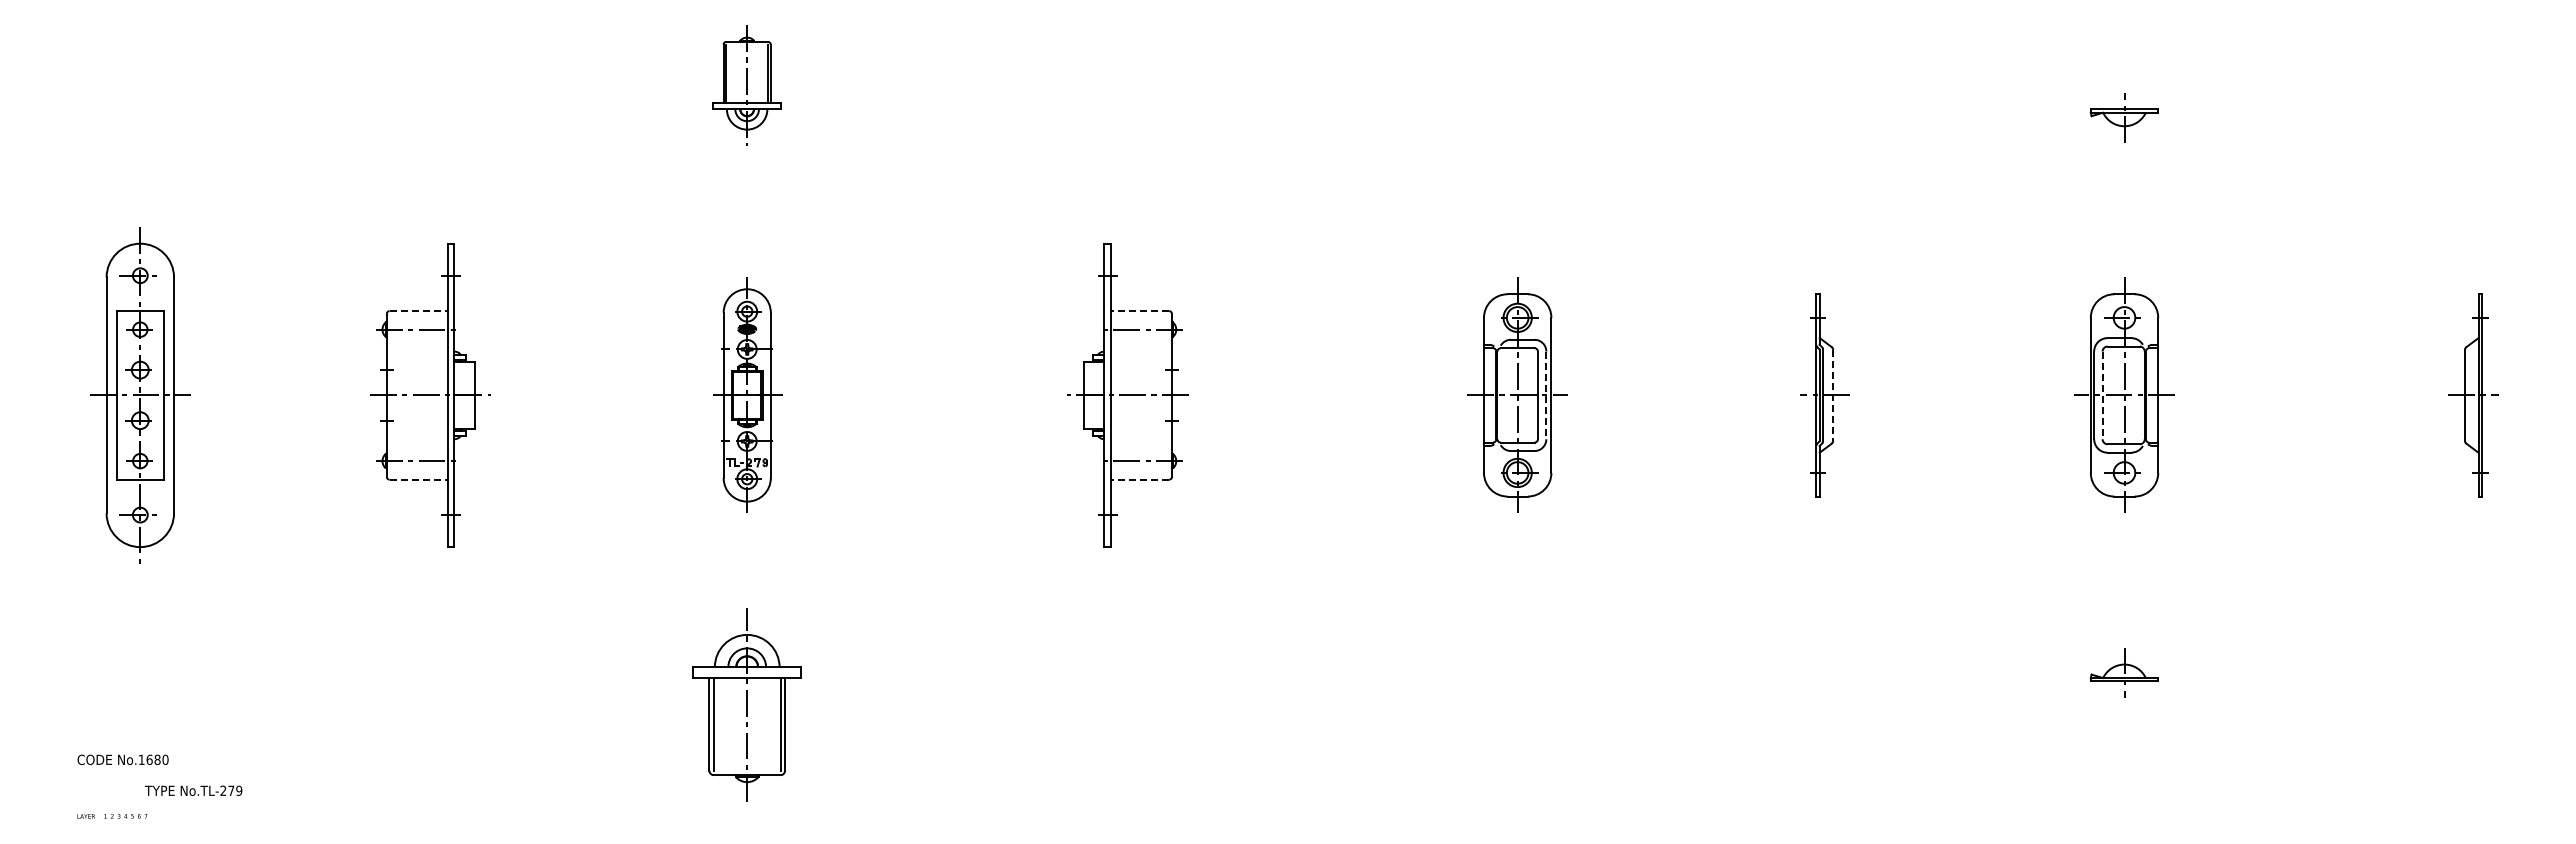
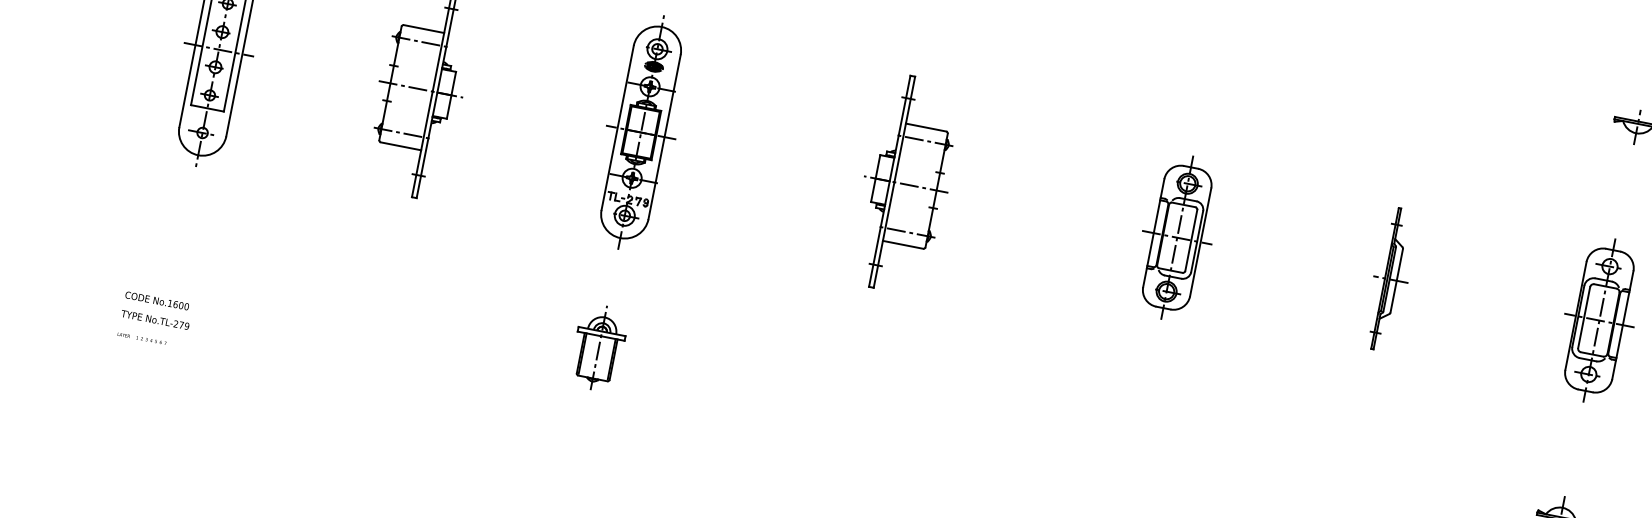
line: (418, 311) -> (423, 29), dashed -> solid
line: (1140, 311) -> (926, 127), dashed -> solid
part: (747, 395) -> (641, 132), size x1.43
line: (1546, 395) -> (1197, 241), dashed -> solid
line: (1833, 395) -> (1396, 280), dashed -> solid
line: (2102, 395) -> (1584, 317), dashed -> solid
line: (418, 479) -> (401, 146), dashed -> solid
line: (1140, 479) -> (903, 244), dashed -> solid
part: (746, 704) -> (598, 347), size x0.62
text: (157, 759) -> (181, 305), No.1680 -> No.1600
text: (193, 790) -> (155, 319), moved

